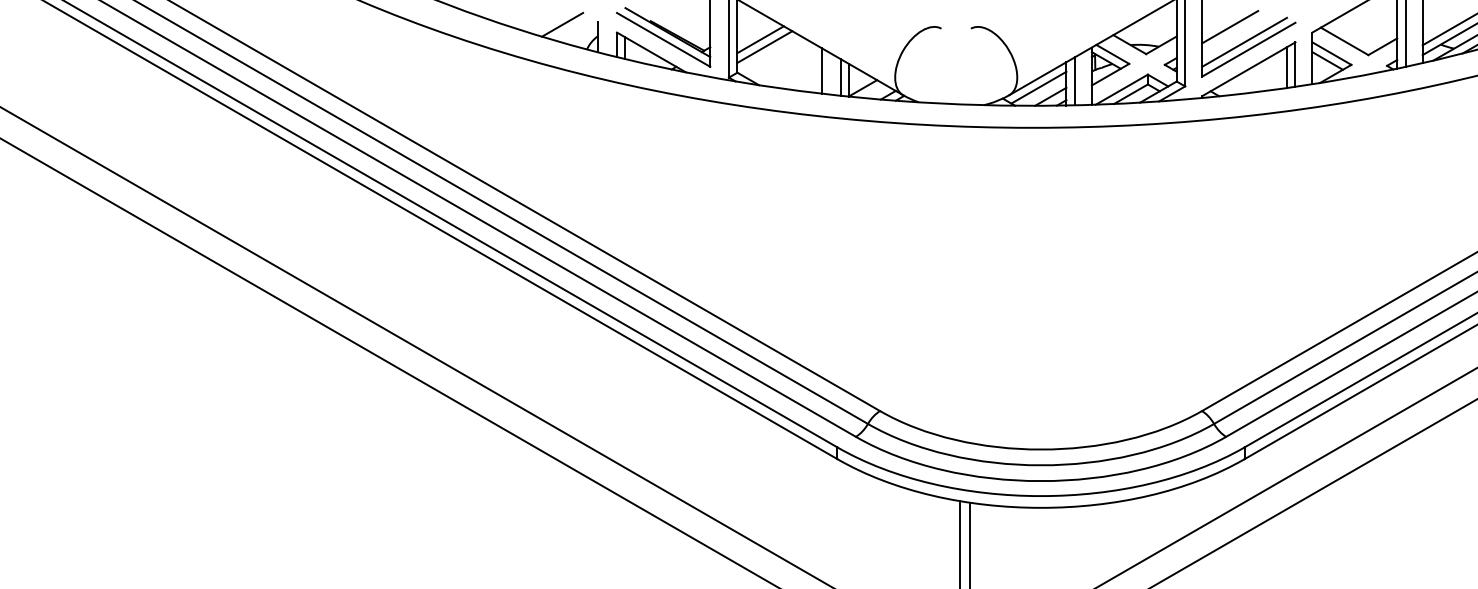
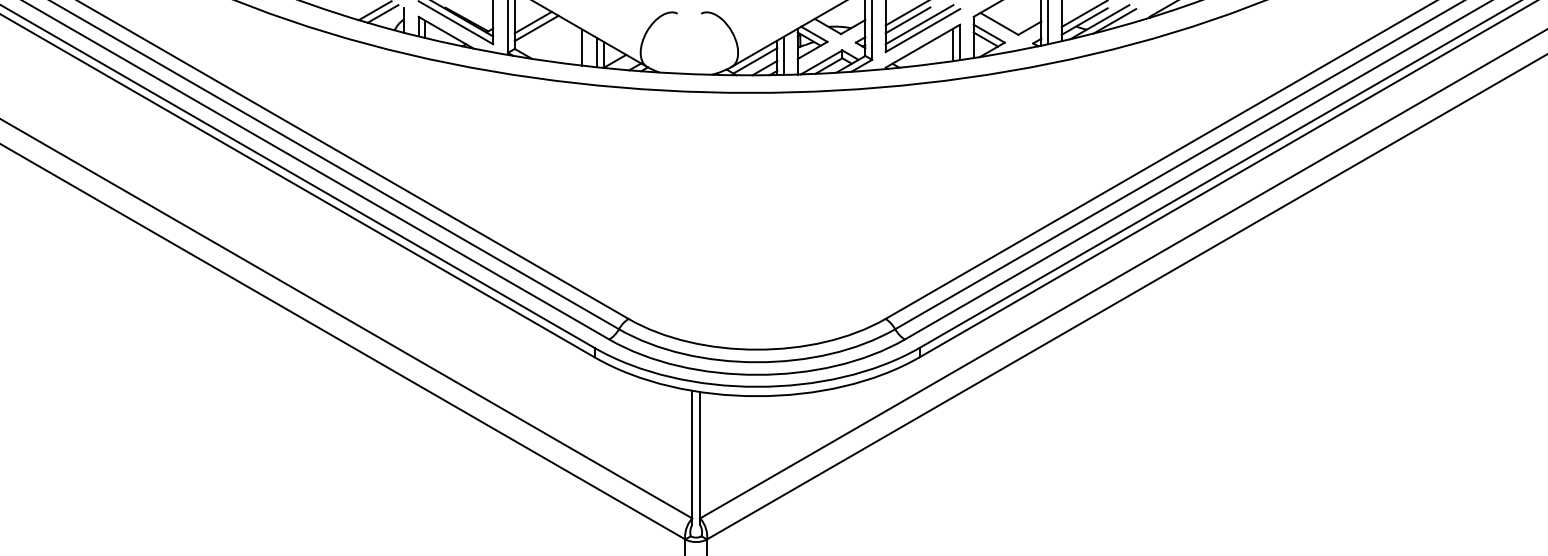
line: (571, 28) -> (382, 13), added
line: (1229, 37) -> (907, 20), added

